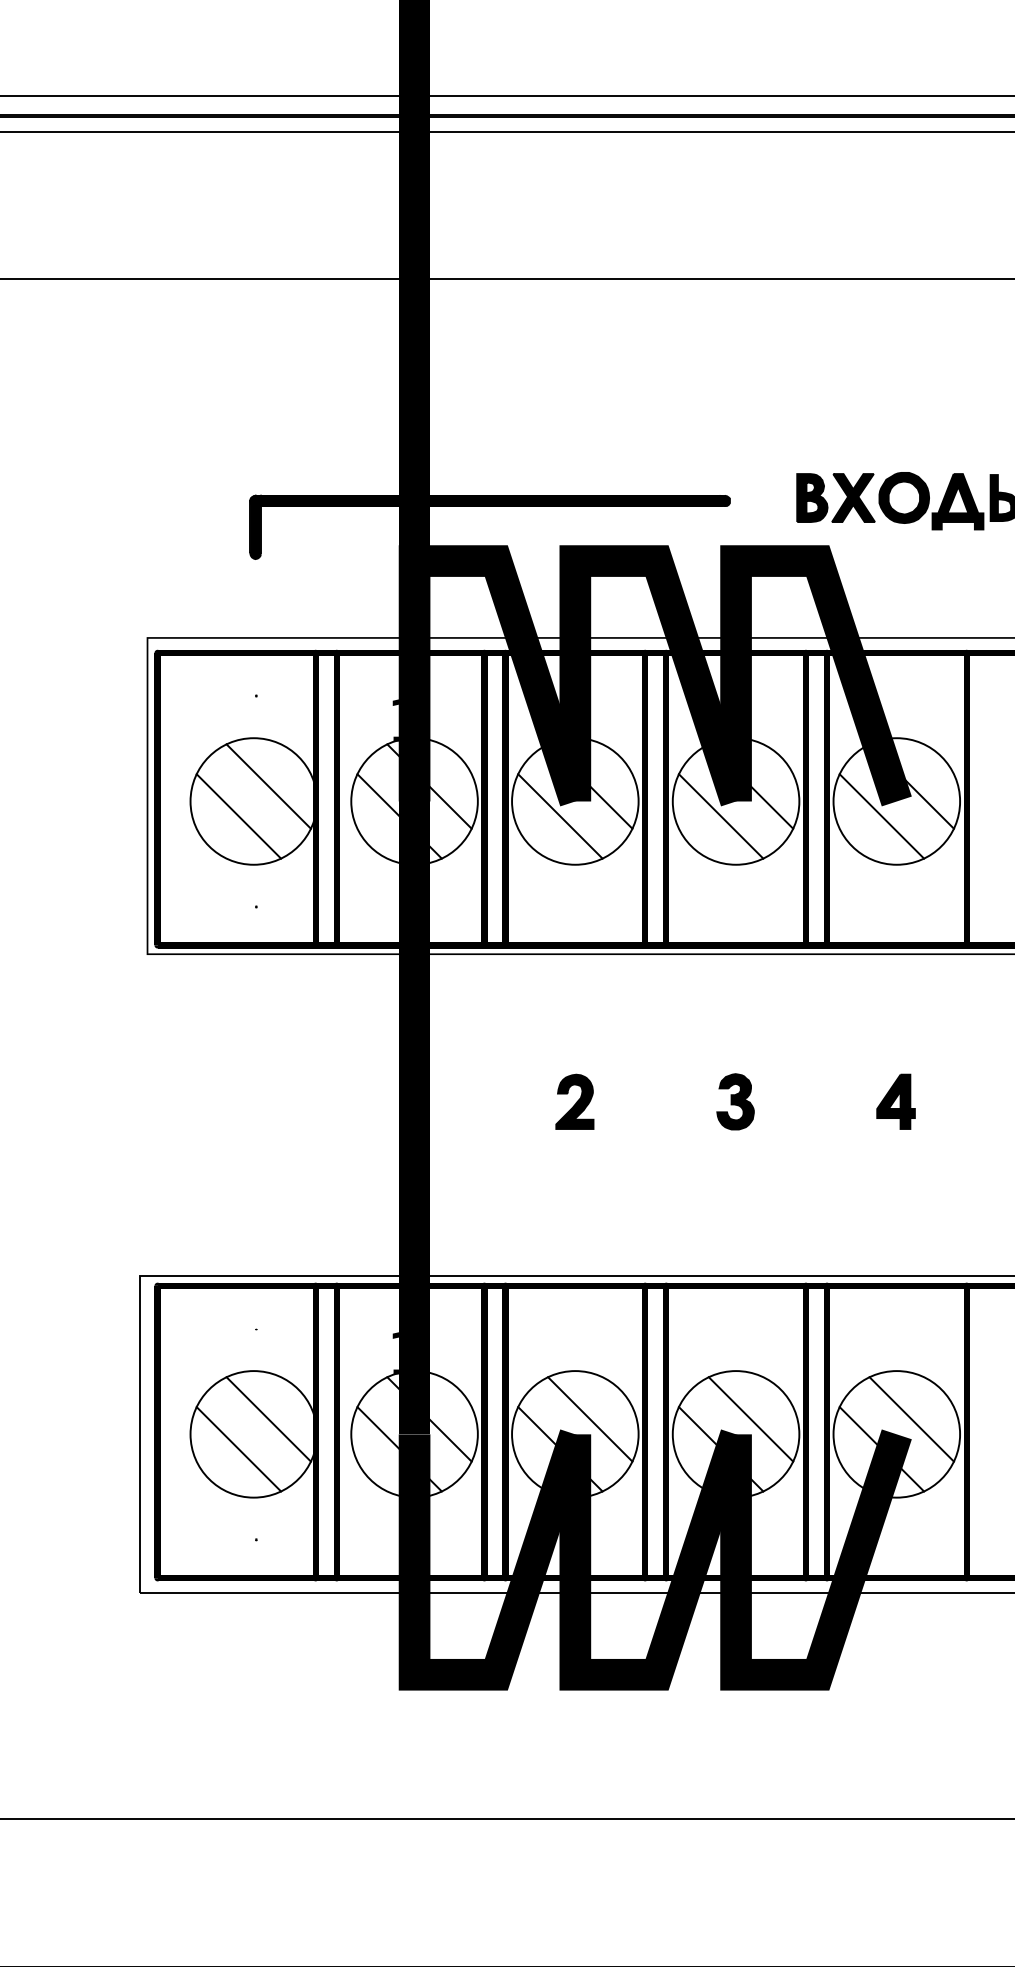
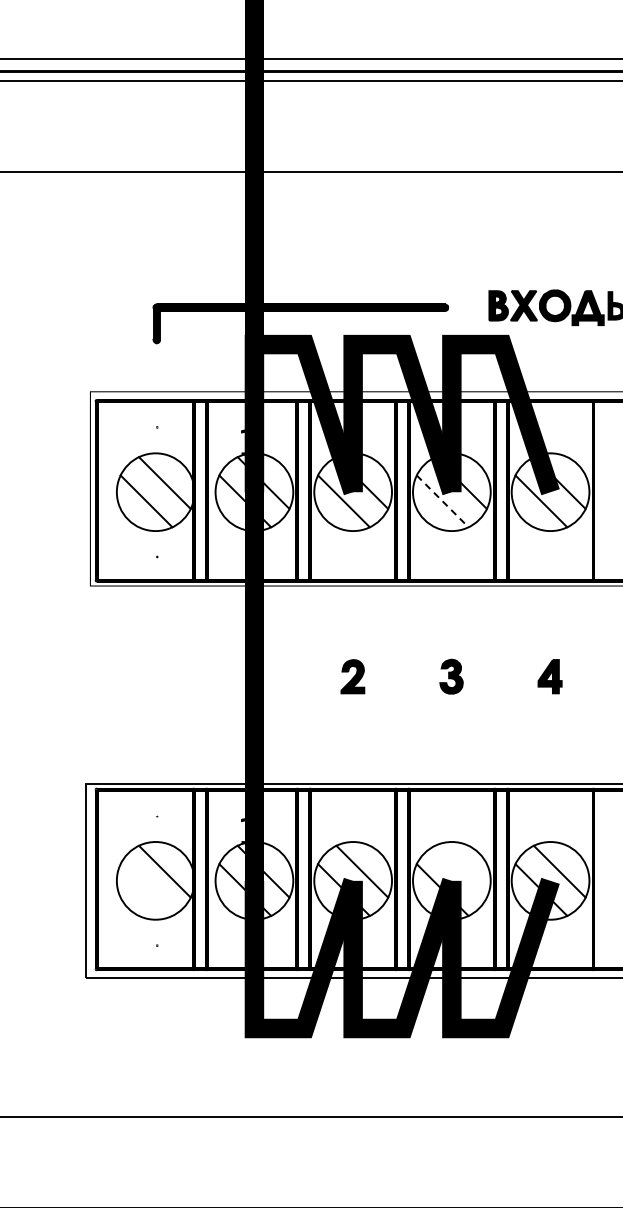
line: (720, 816) -> (442, 501), solid -> dashed
line: (750, 1419) -> (460, 871), removed
line: (238, 1448) -> (146, 889), removed

